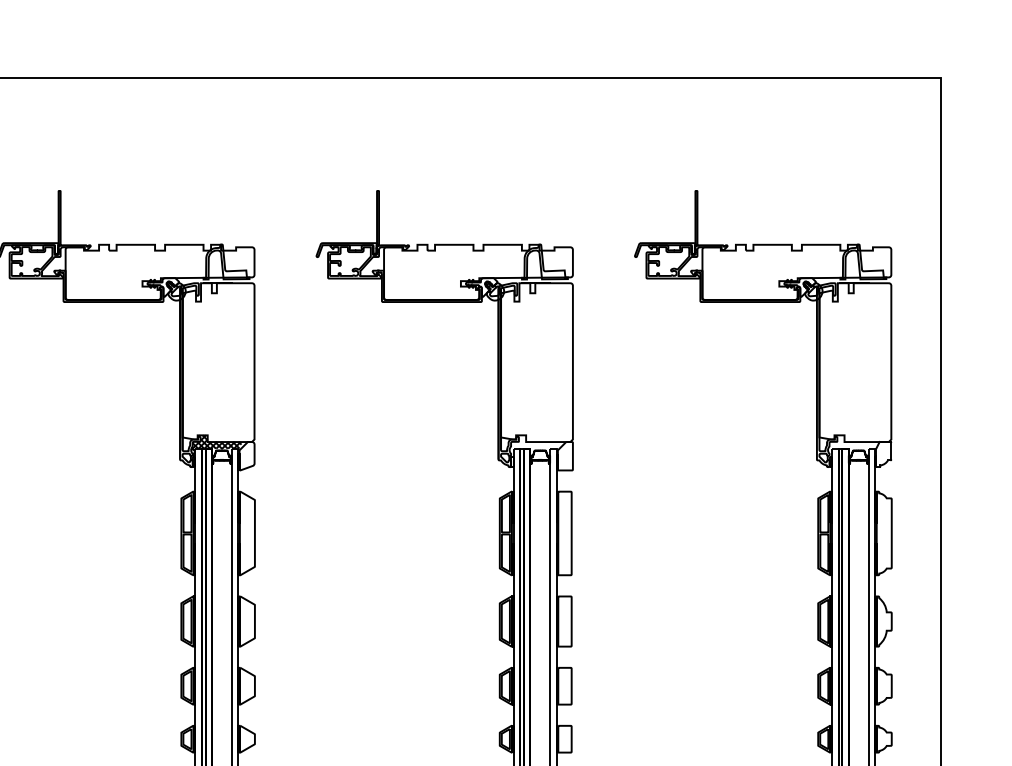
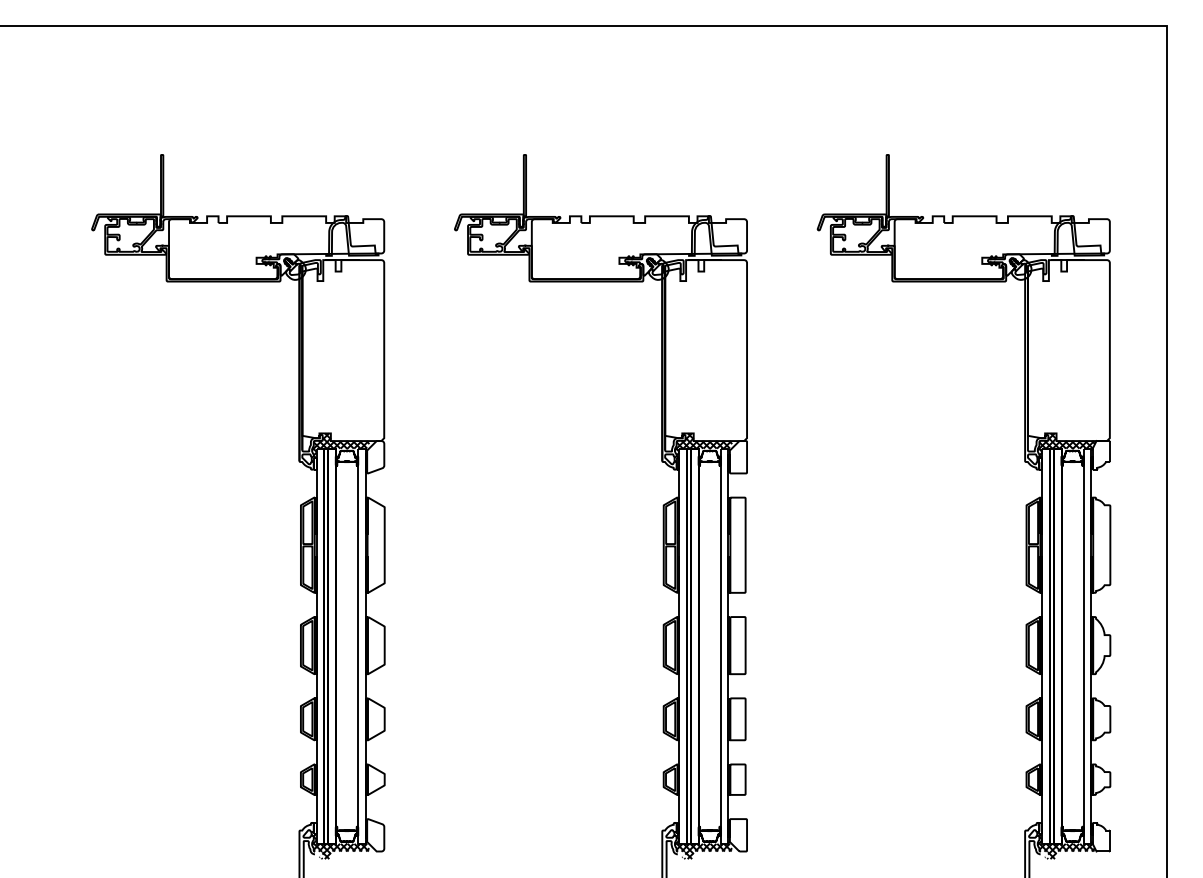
hatch: (534, 447) -> (703, 447), added
hatch: (853, 447) -> (1066, 447), added

